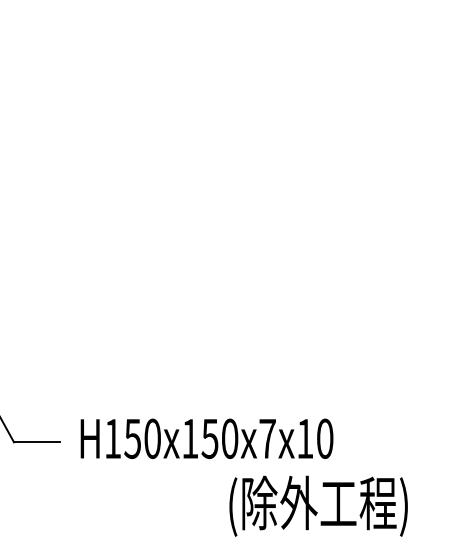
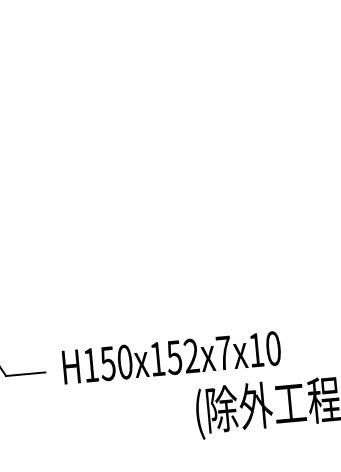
text: (229, 438) -> (191, 355), H150x150x7x10 -> H150x152x7x10

